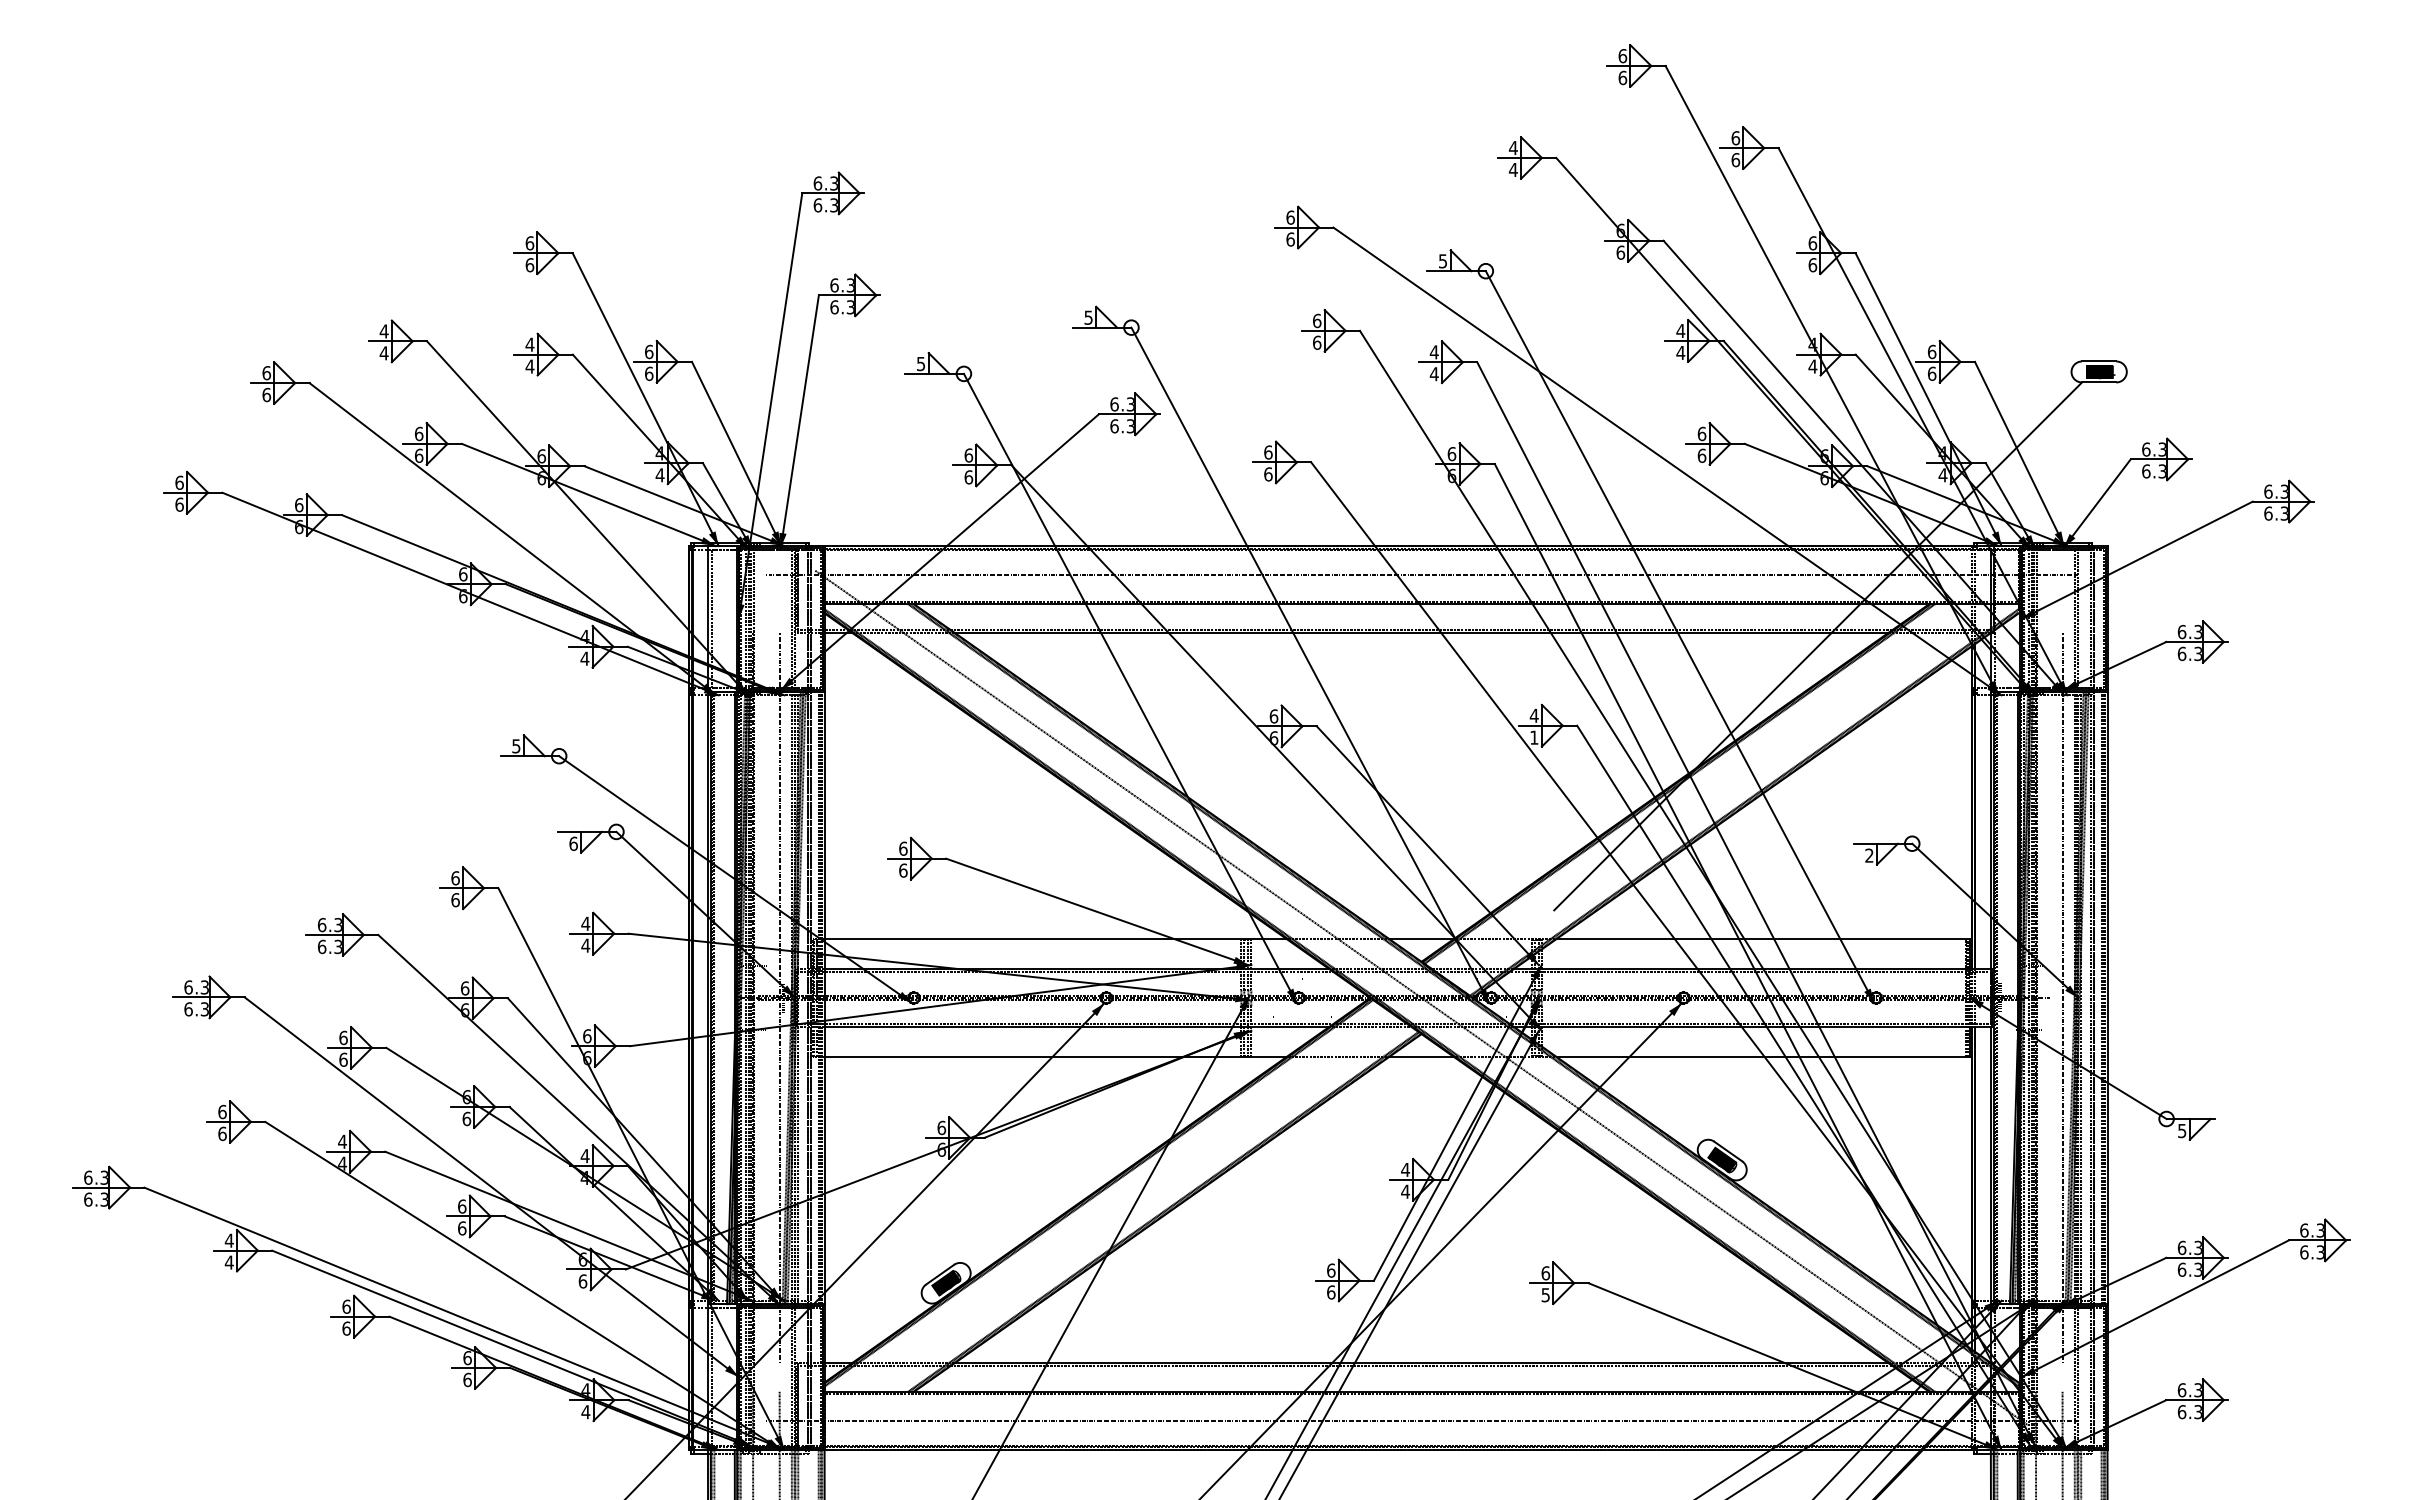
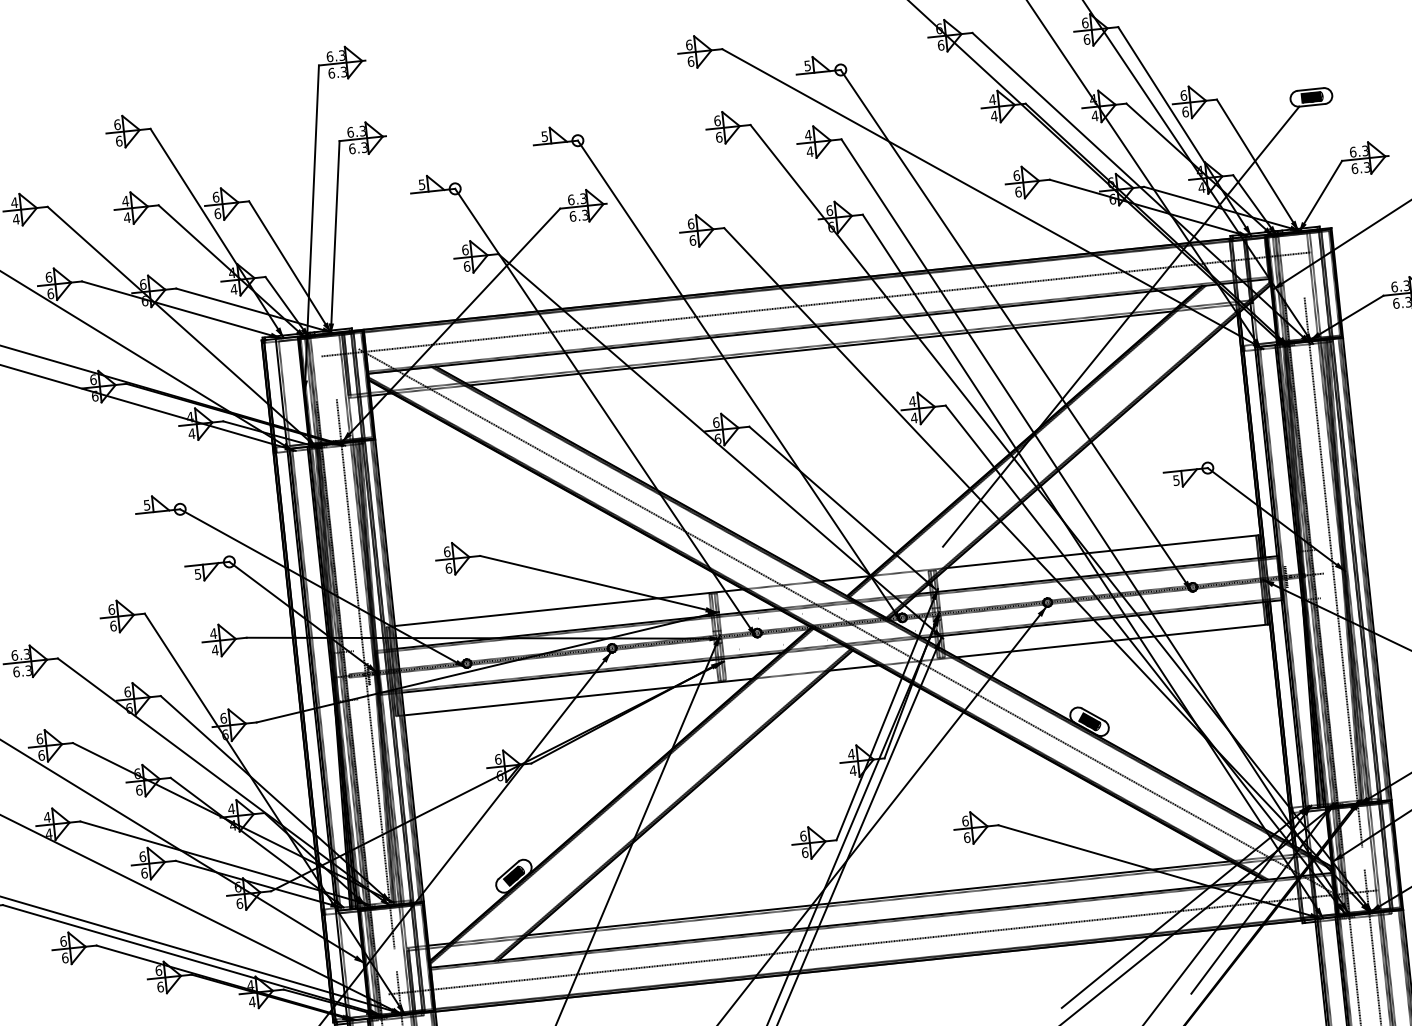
text: (2112, 372) -> (1321, 96), P34 -> P39
text: (1533, 737) -> (913, 417), 1 -> 4
text: (573, 843) -> (197, 574), 6 -> 5
text: (1869, 855) -> (1176, 480), 2 -> 5
text: (1545, 1295) -> (966, 837), 5 -> 6

